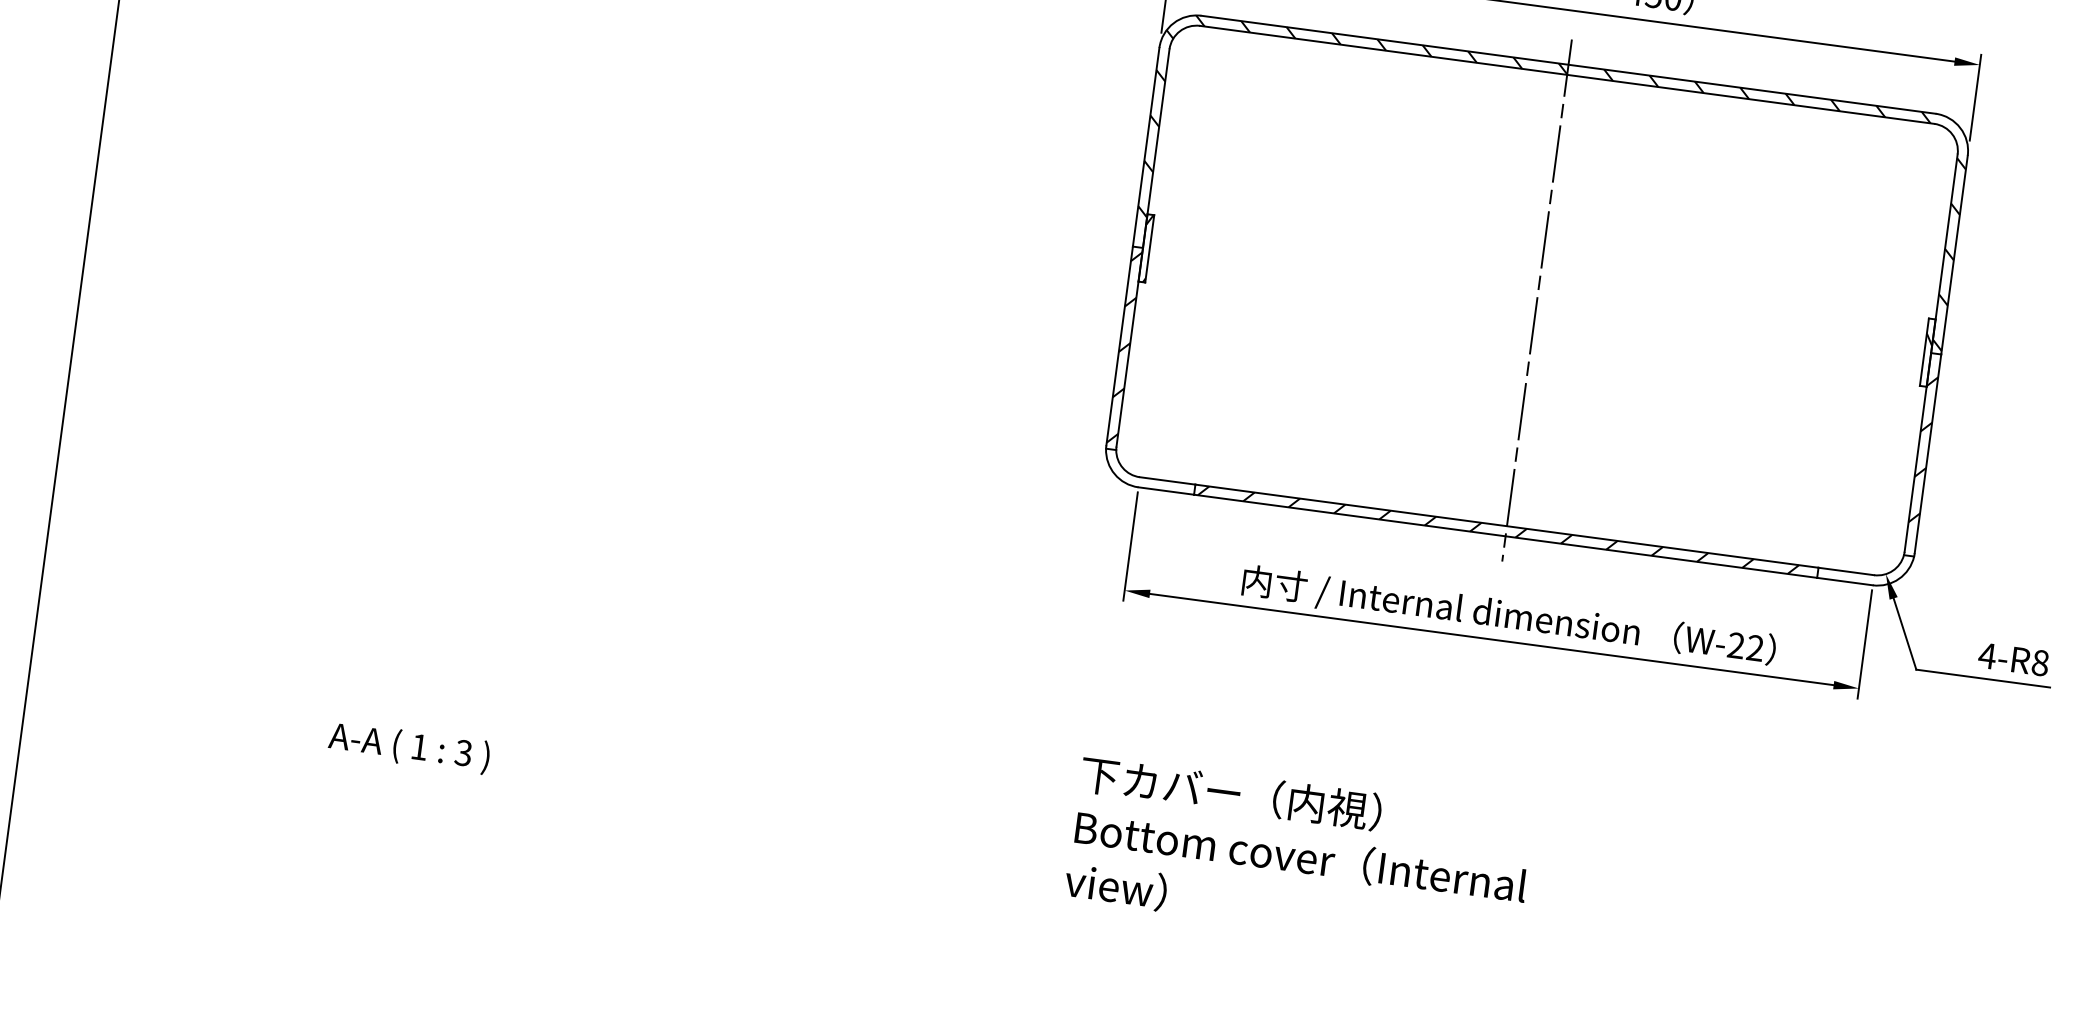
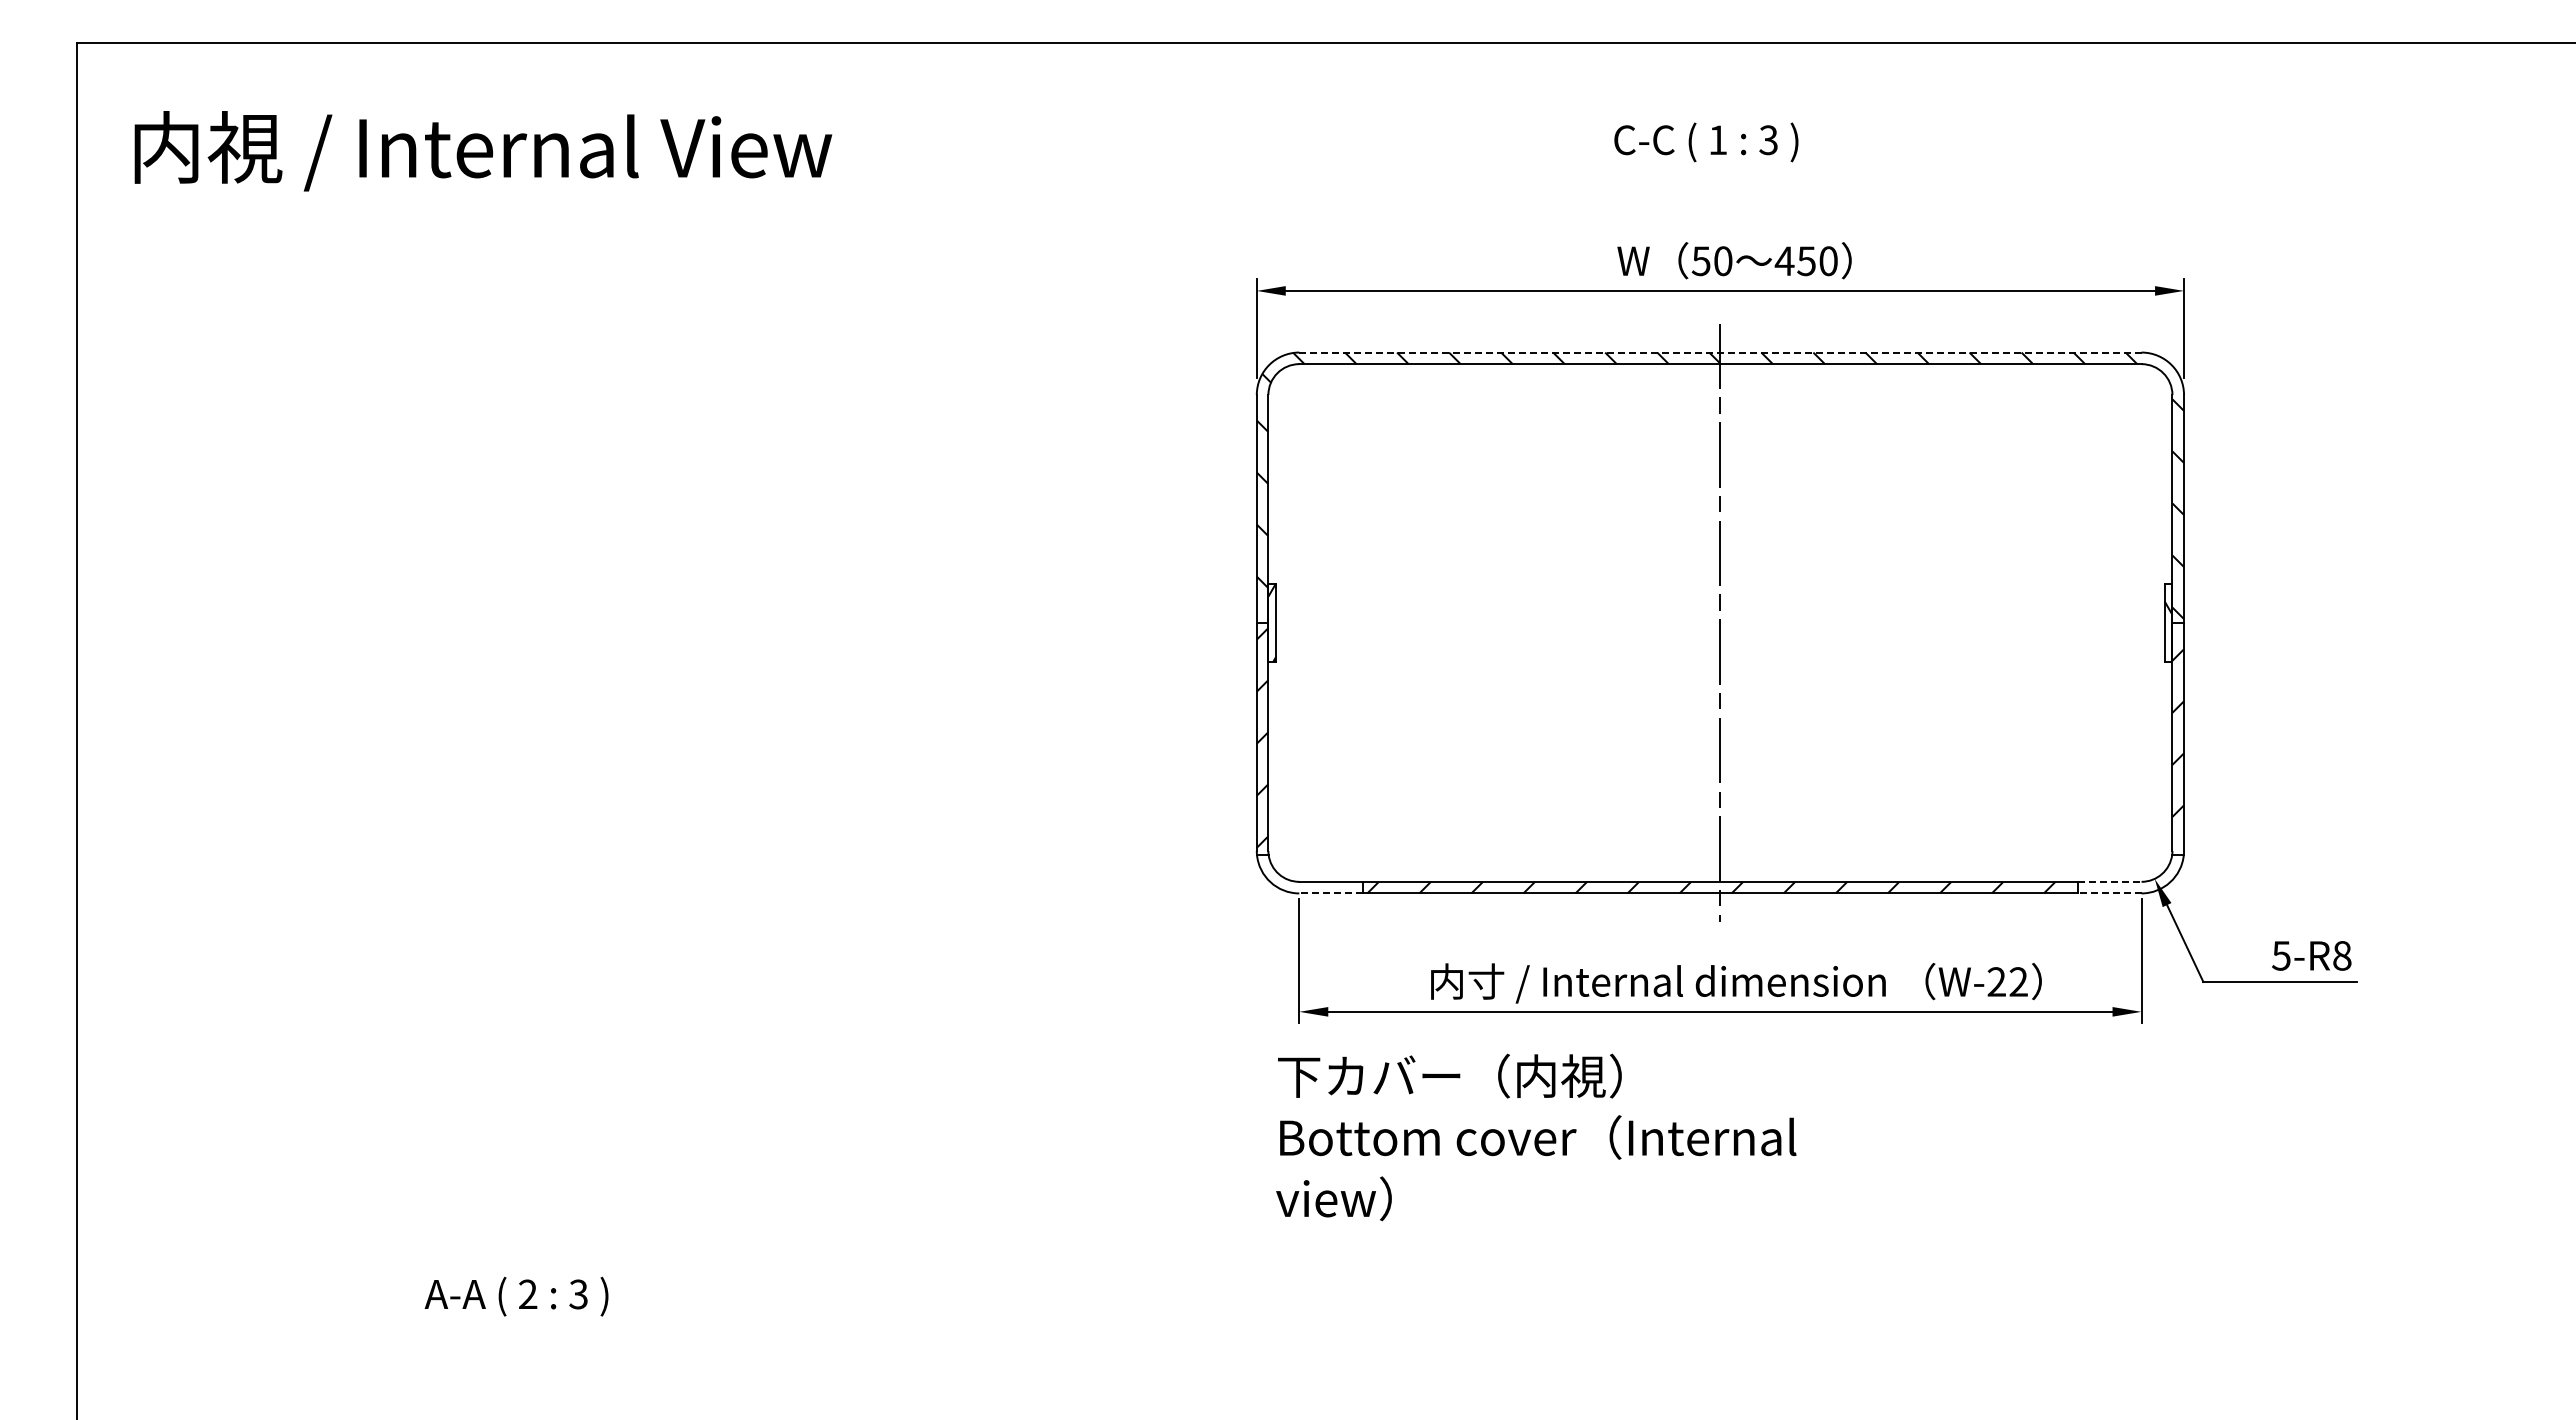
line: (1567, 64) -> (1719, 352), solid -> dashed
line: (1166, 491) -> (1331, 893), solid -> dashed
line: (1846, 571) -> (2109, 881), solid -> dashed
line: (1844, 581) -> (2109, 893), solid -> dashed
text: (1987, 655) -> (2281, 955), 4-R8 -> 5-R8
text: (419, 746) -> (528, 1293), 1 -> 2
text: (1299, 856) -> (1536, 1137), moved

